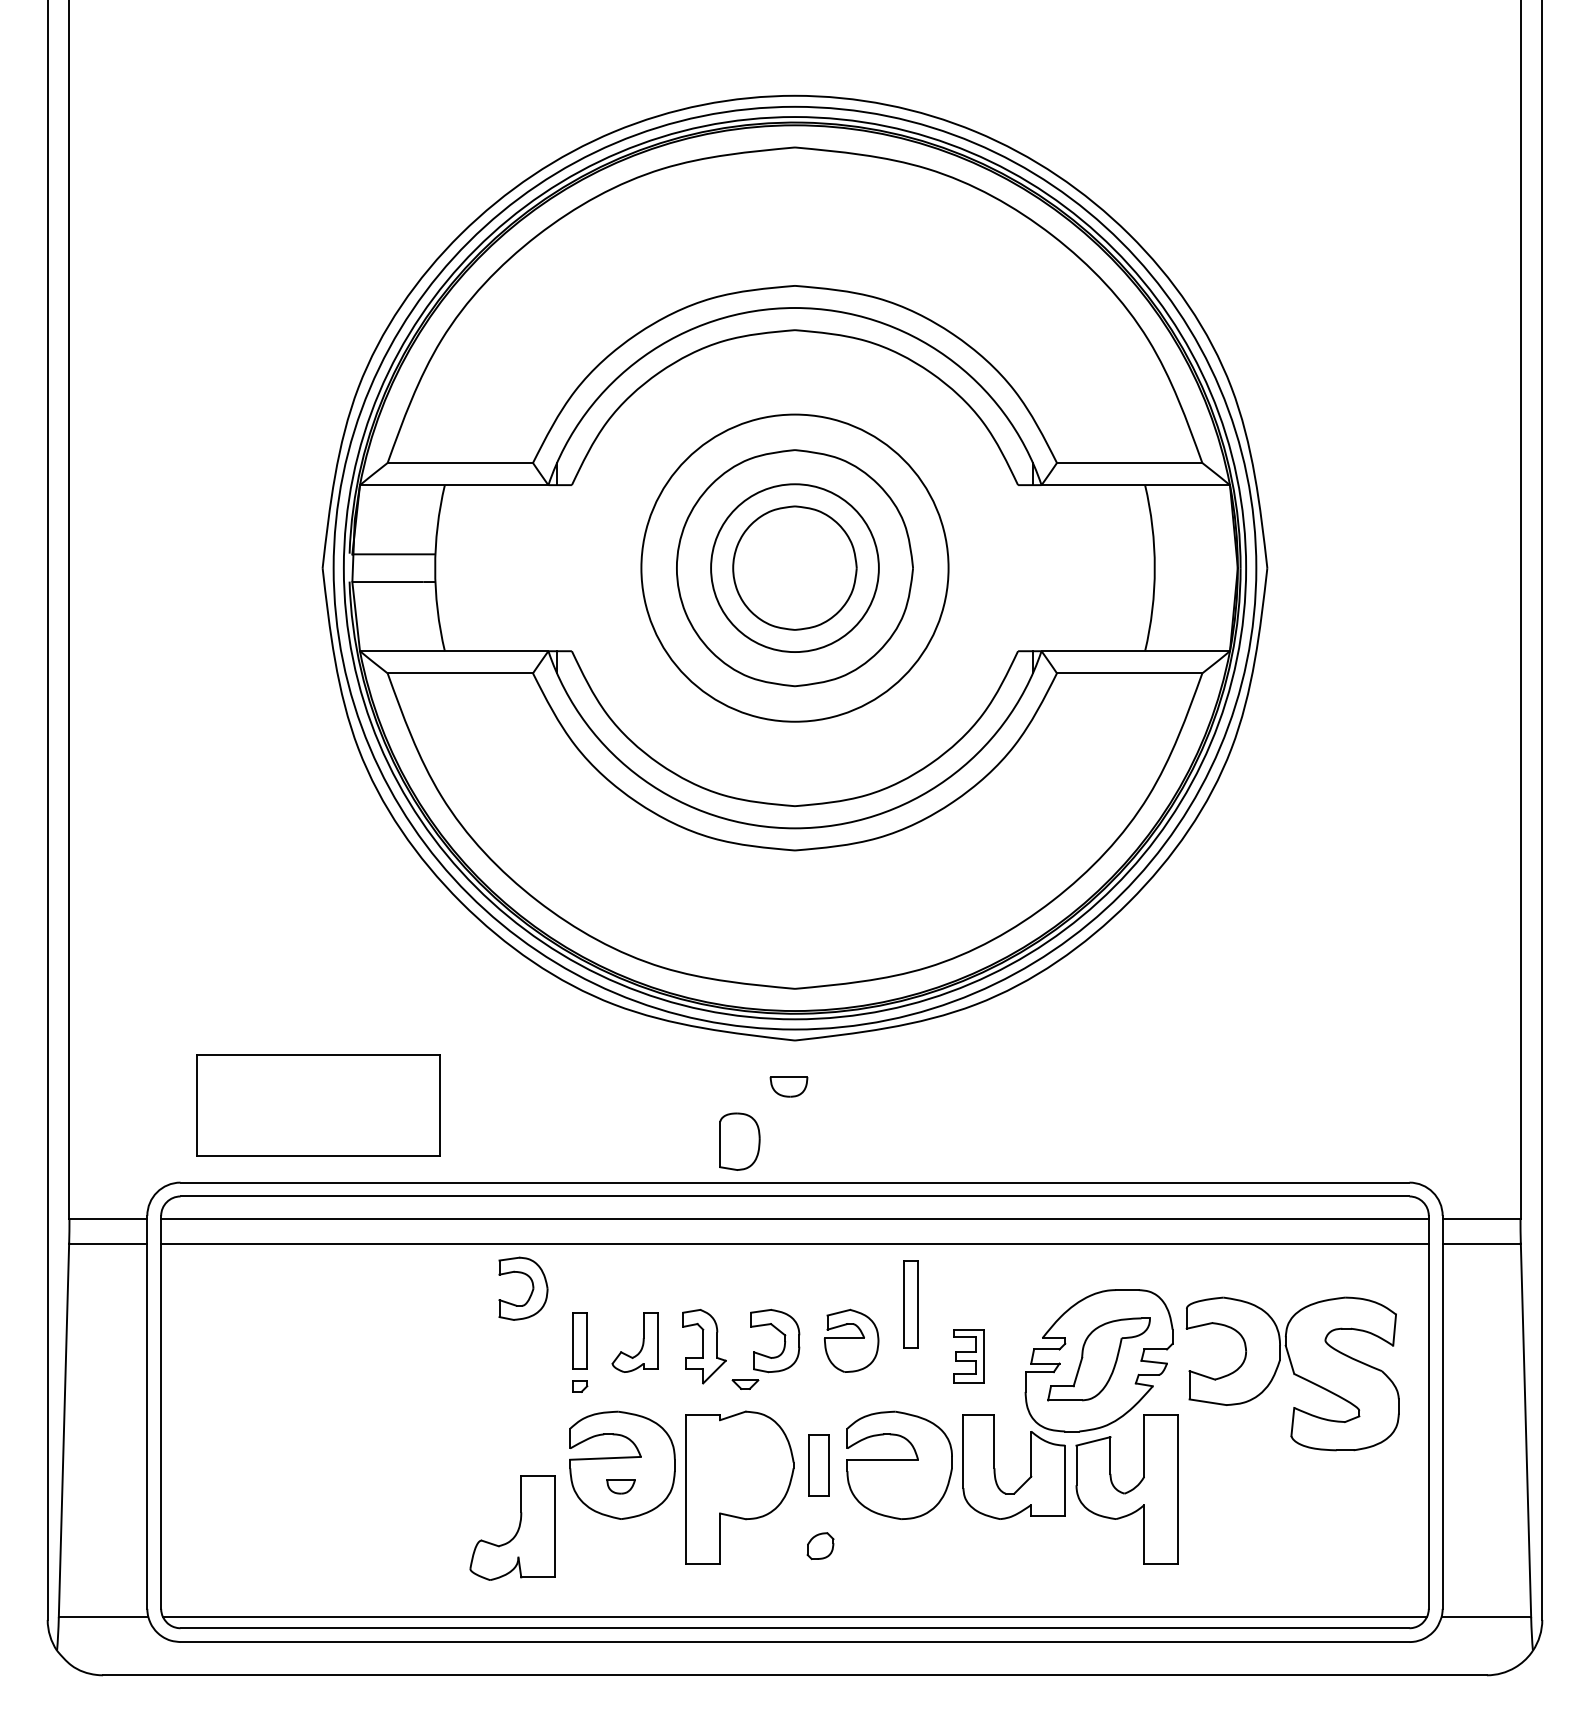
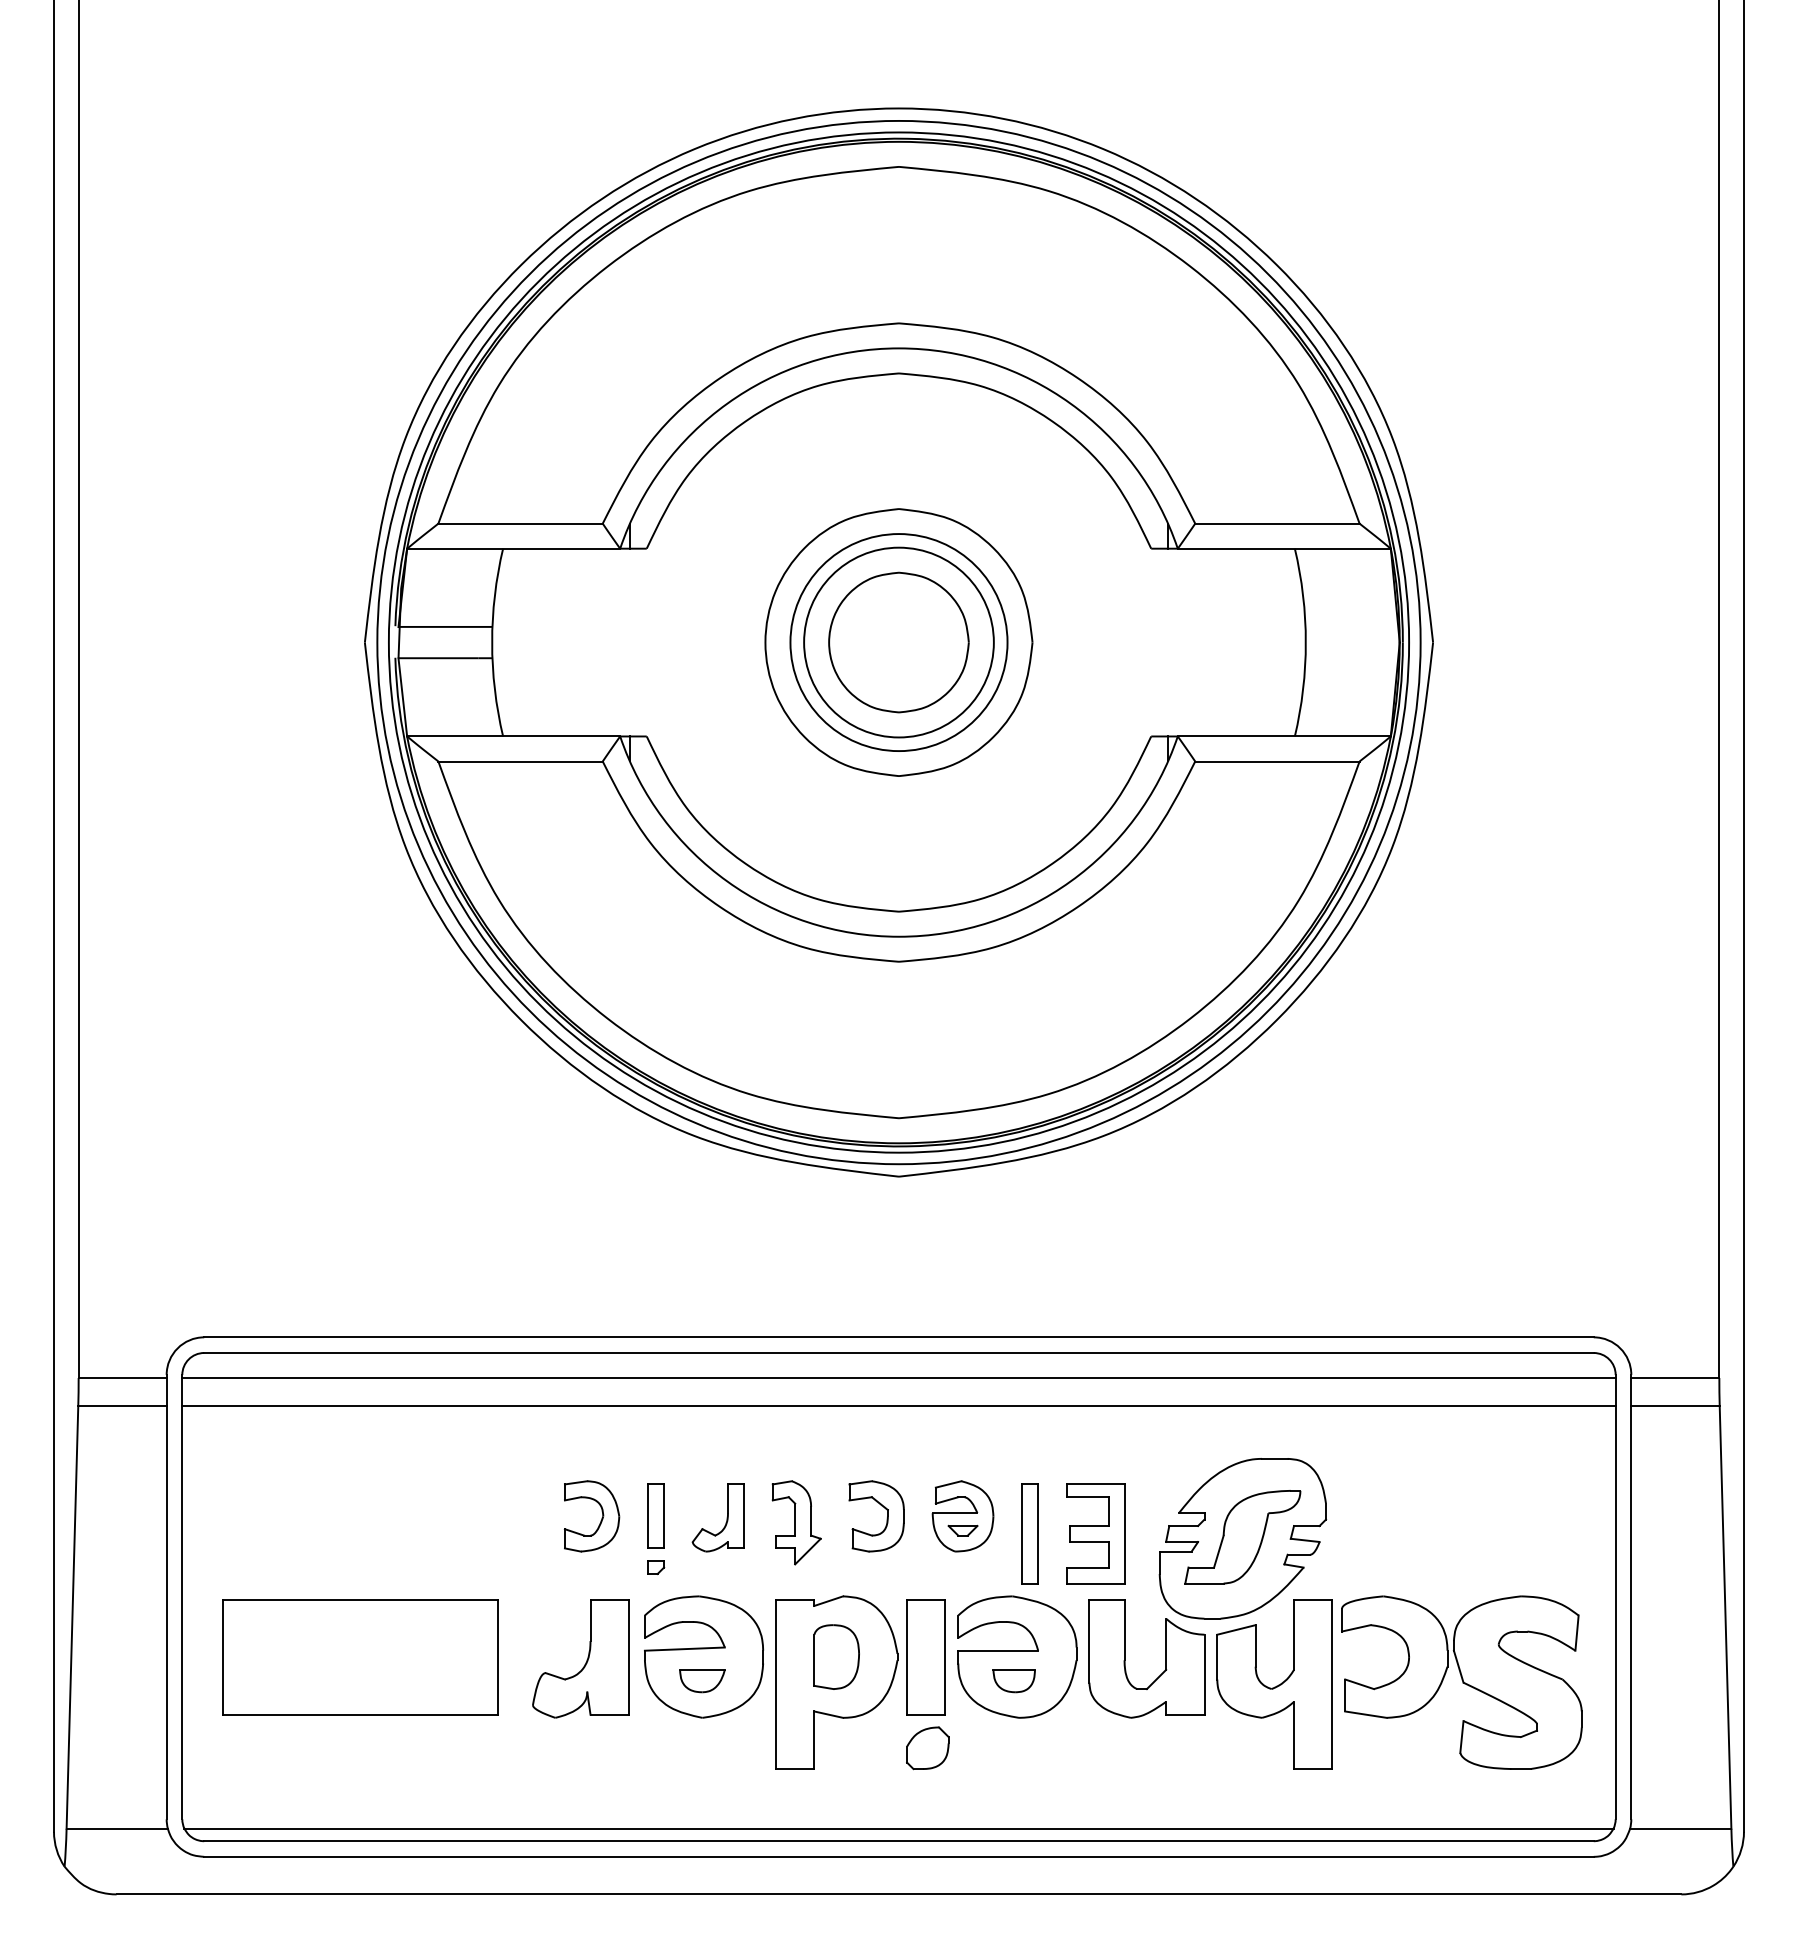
circle: (794, 568) -> (898, 642), size x0.62
part: (788, 1087) -> (1013, 1681), moved
part: (318, 1105) -> (360, 1657), moved
part: (739, 1141) -> (836, 1656), moved
part: (531, 1292) -> (600, 1520), moved
part: (910, 1303) -> (1029, 1533), moved
part: (968, 1356) -> (1095, 1533), size x1.67
part: (1292, 1373) -> (1461, 1682), moved
part: (745, 1384) -> (962, 1530), moved
part: (818, 1465) -> (925, 1657), size x1.67
part: (621, 1487) -> (702, 1681), size x1.43
part: (517, 1528) -> (586, 1659), moved
part: (820, 1546) -> (927, 1748), size x1.43

